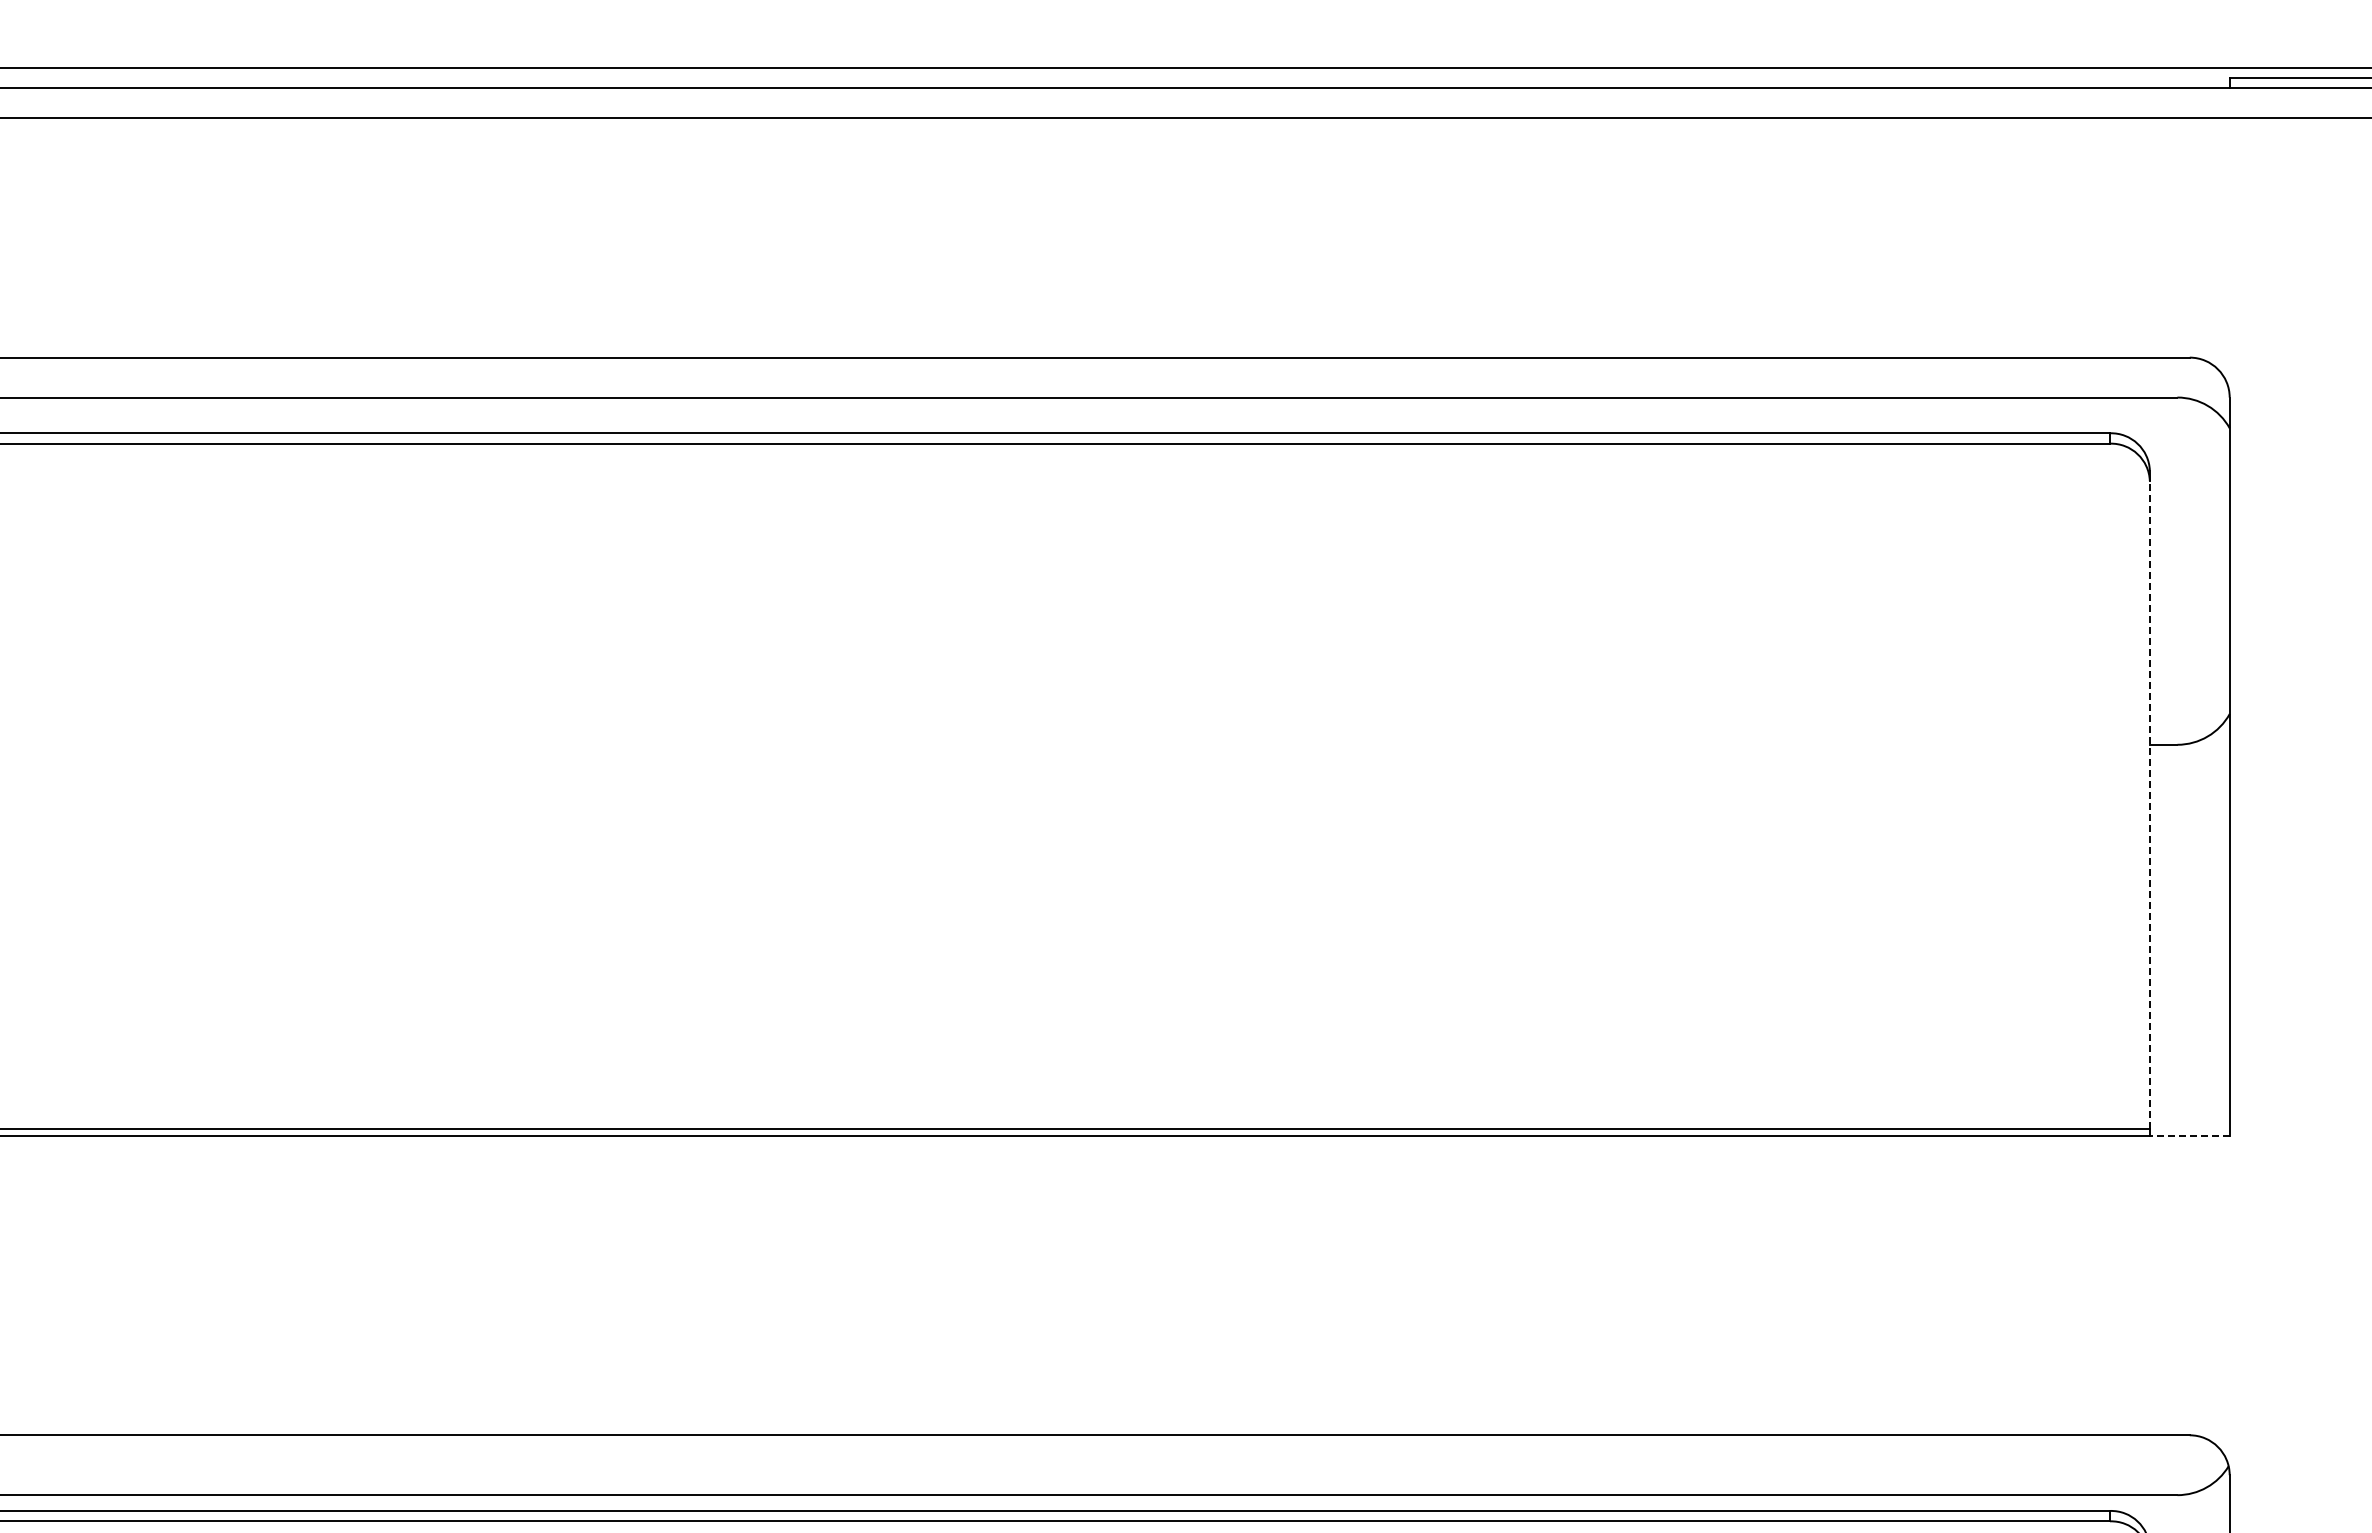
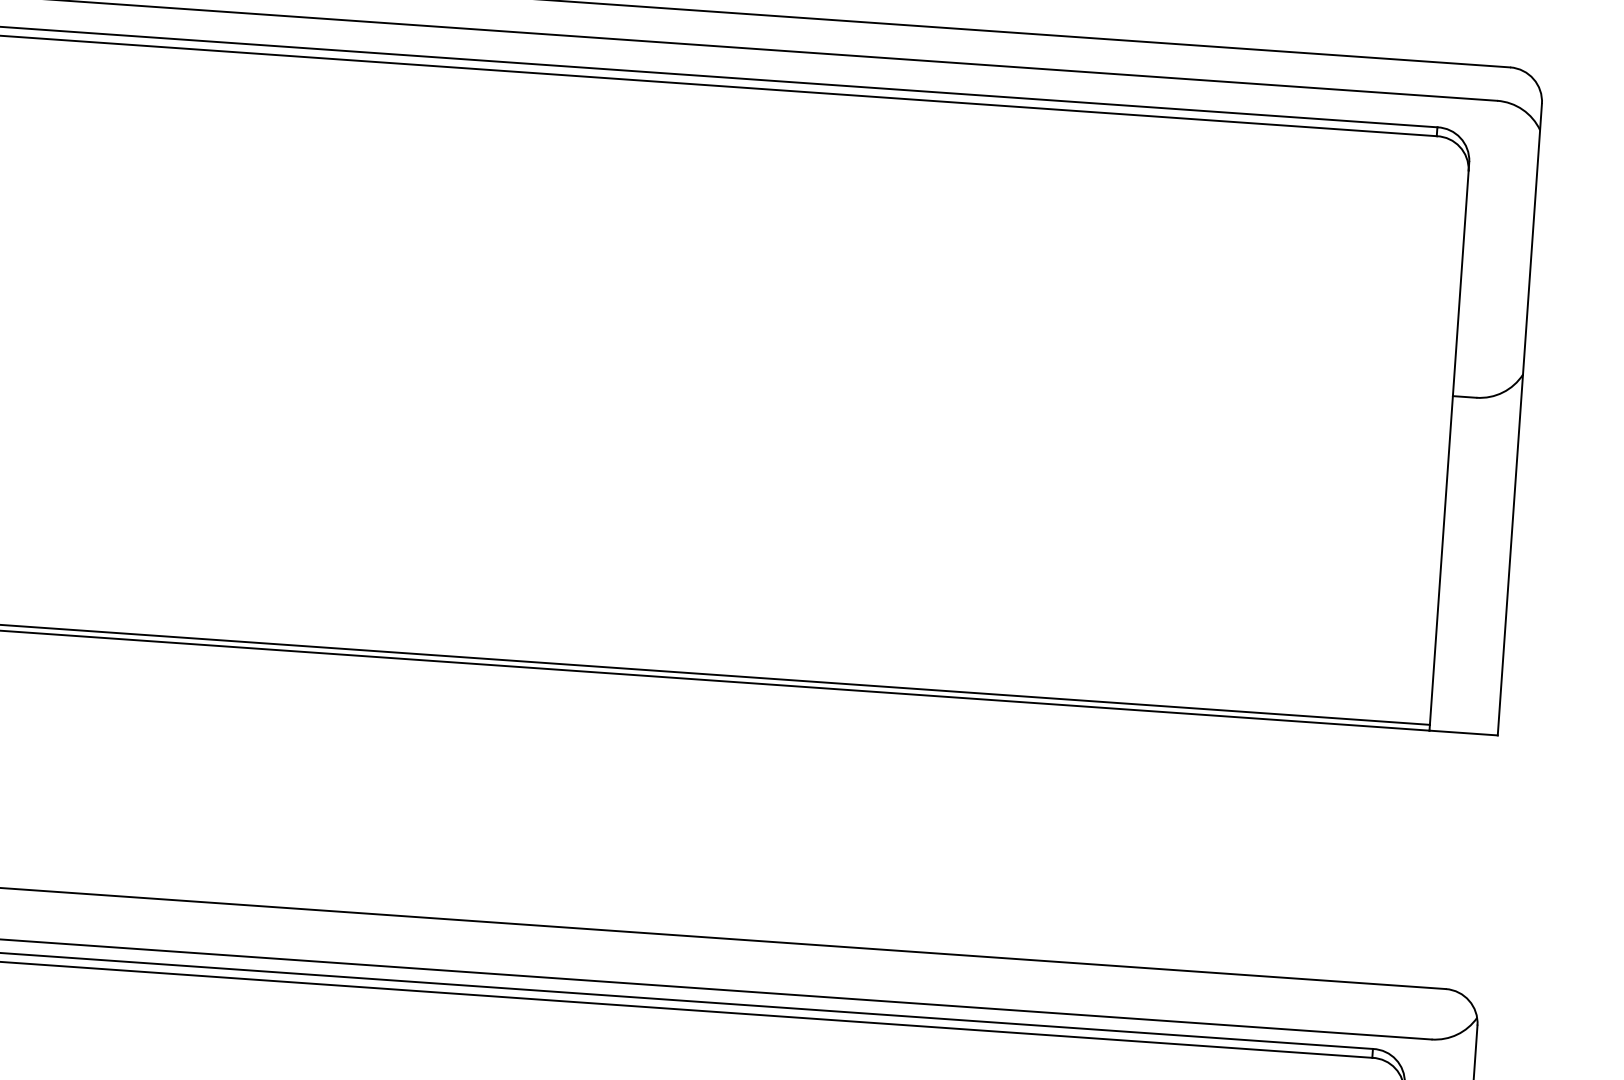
line: (2149, 805) -> (1448, 448), dashed -> solid
line: (2189, 1135) -> (1463, 732), dashed -> solid

